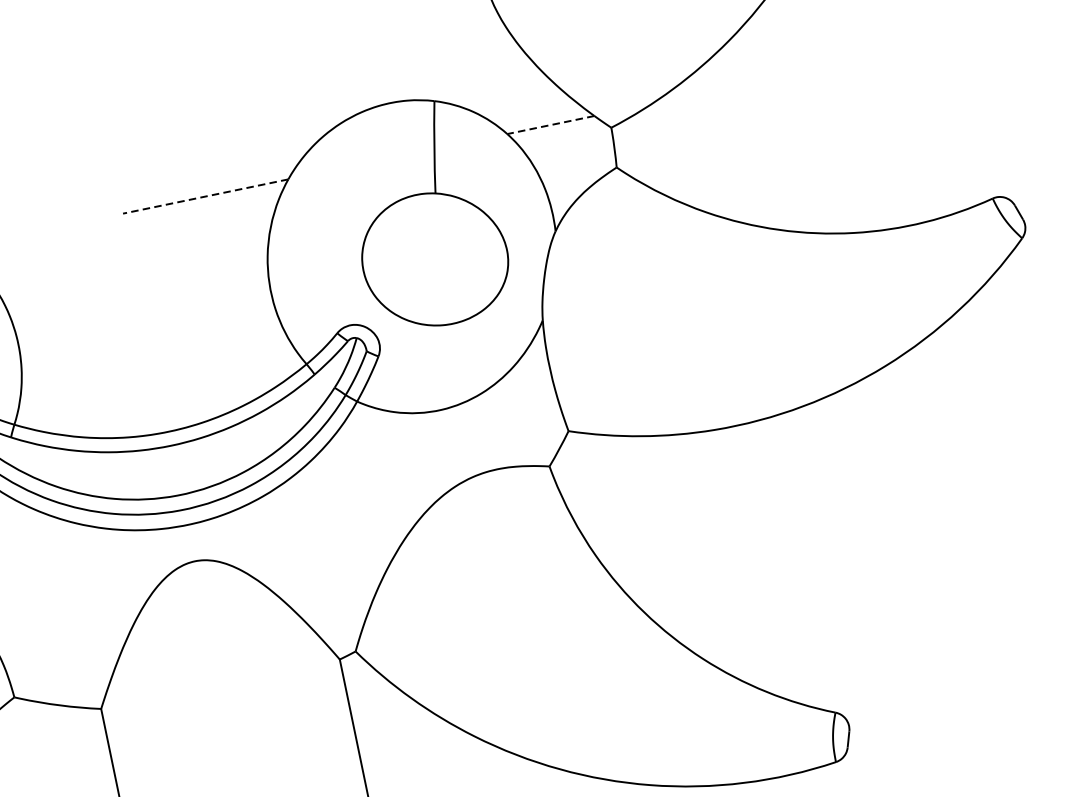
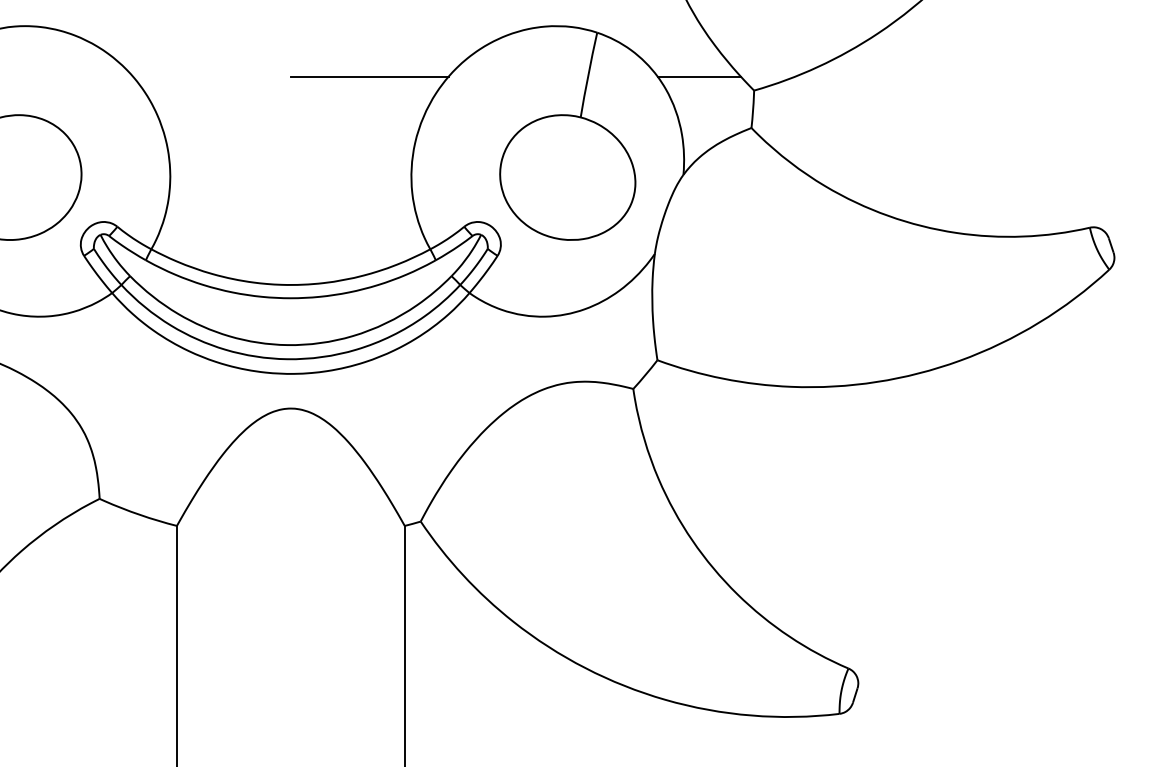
line: (551, 124) -> (699, 76), dashed -> solid
line: (205, 196) -> (369, 76), dashed -> solid

